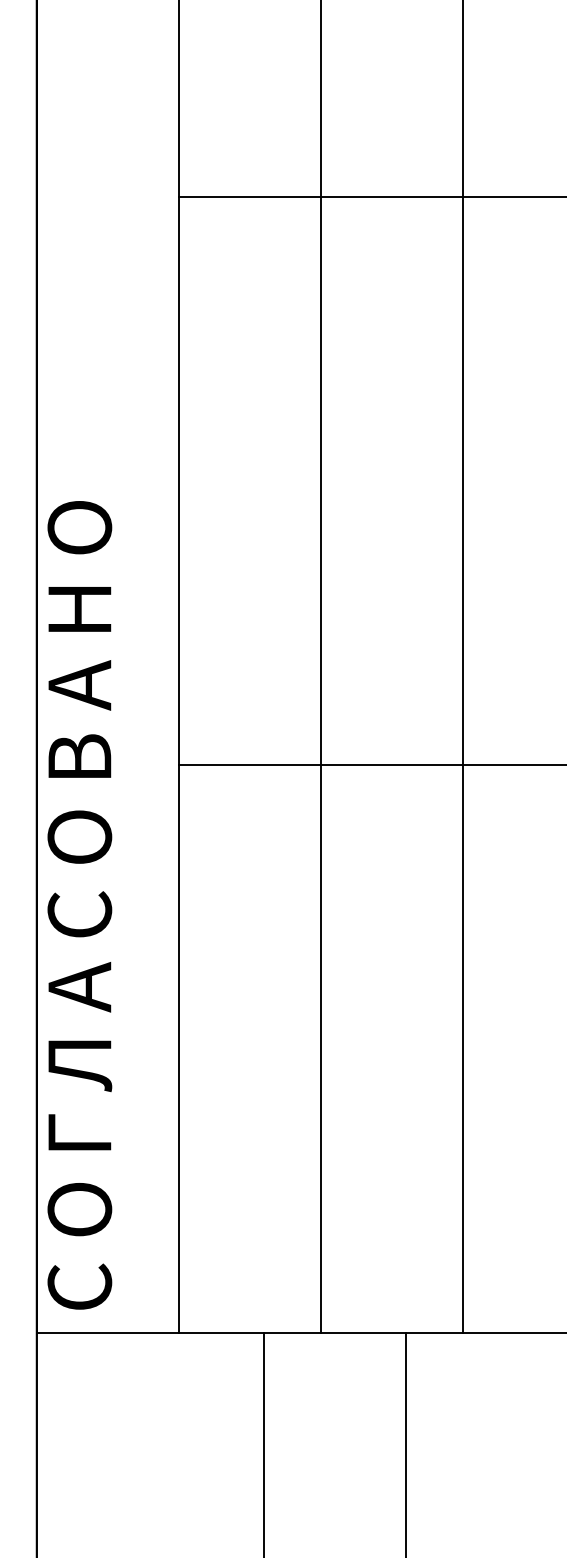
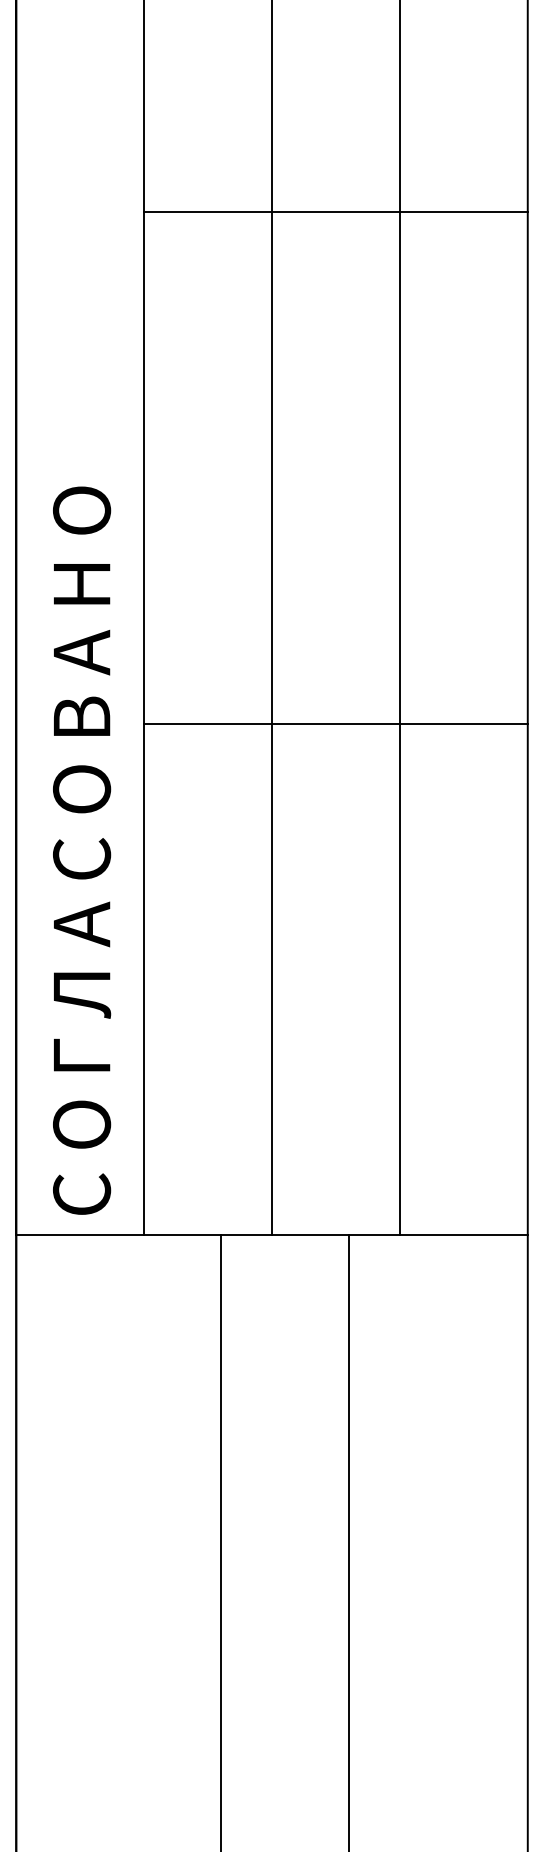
text: (80, 905) -> (82, 850), moved

